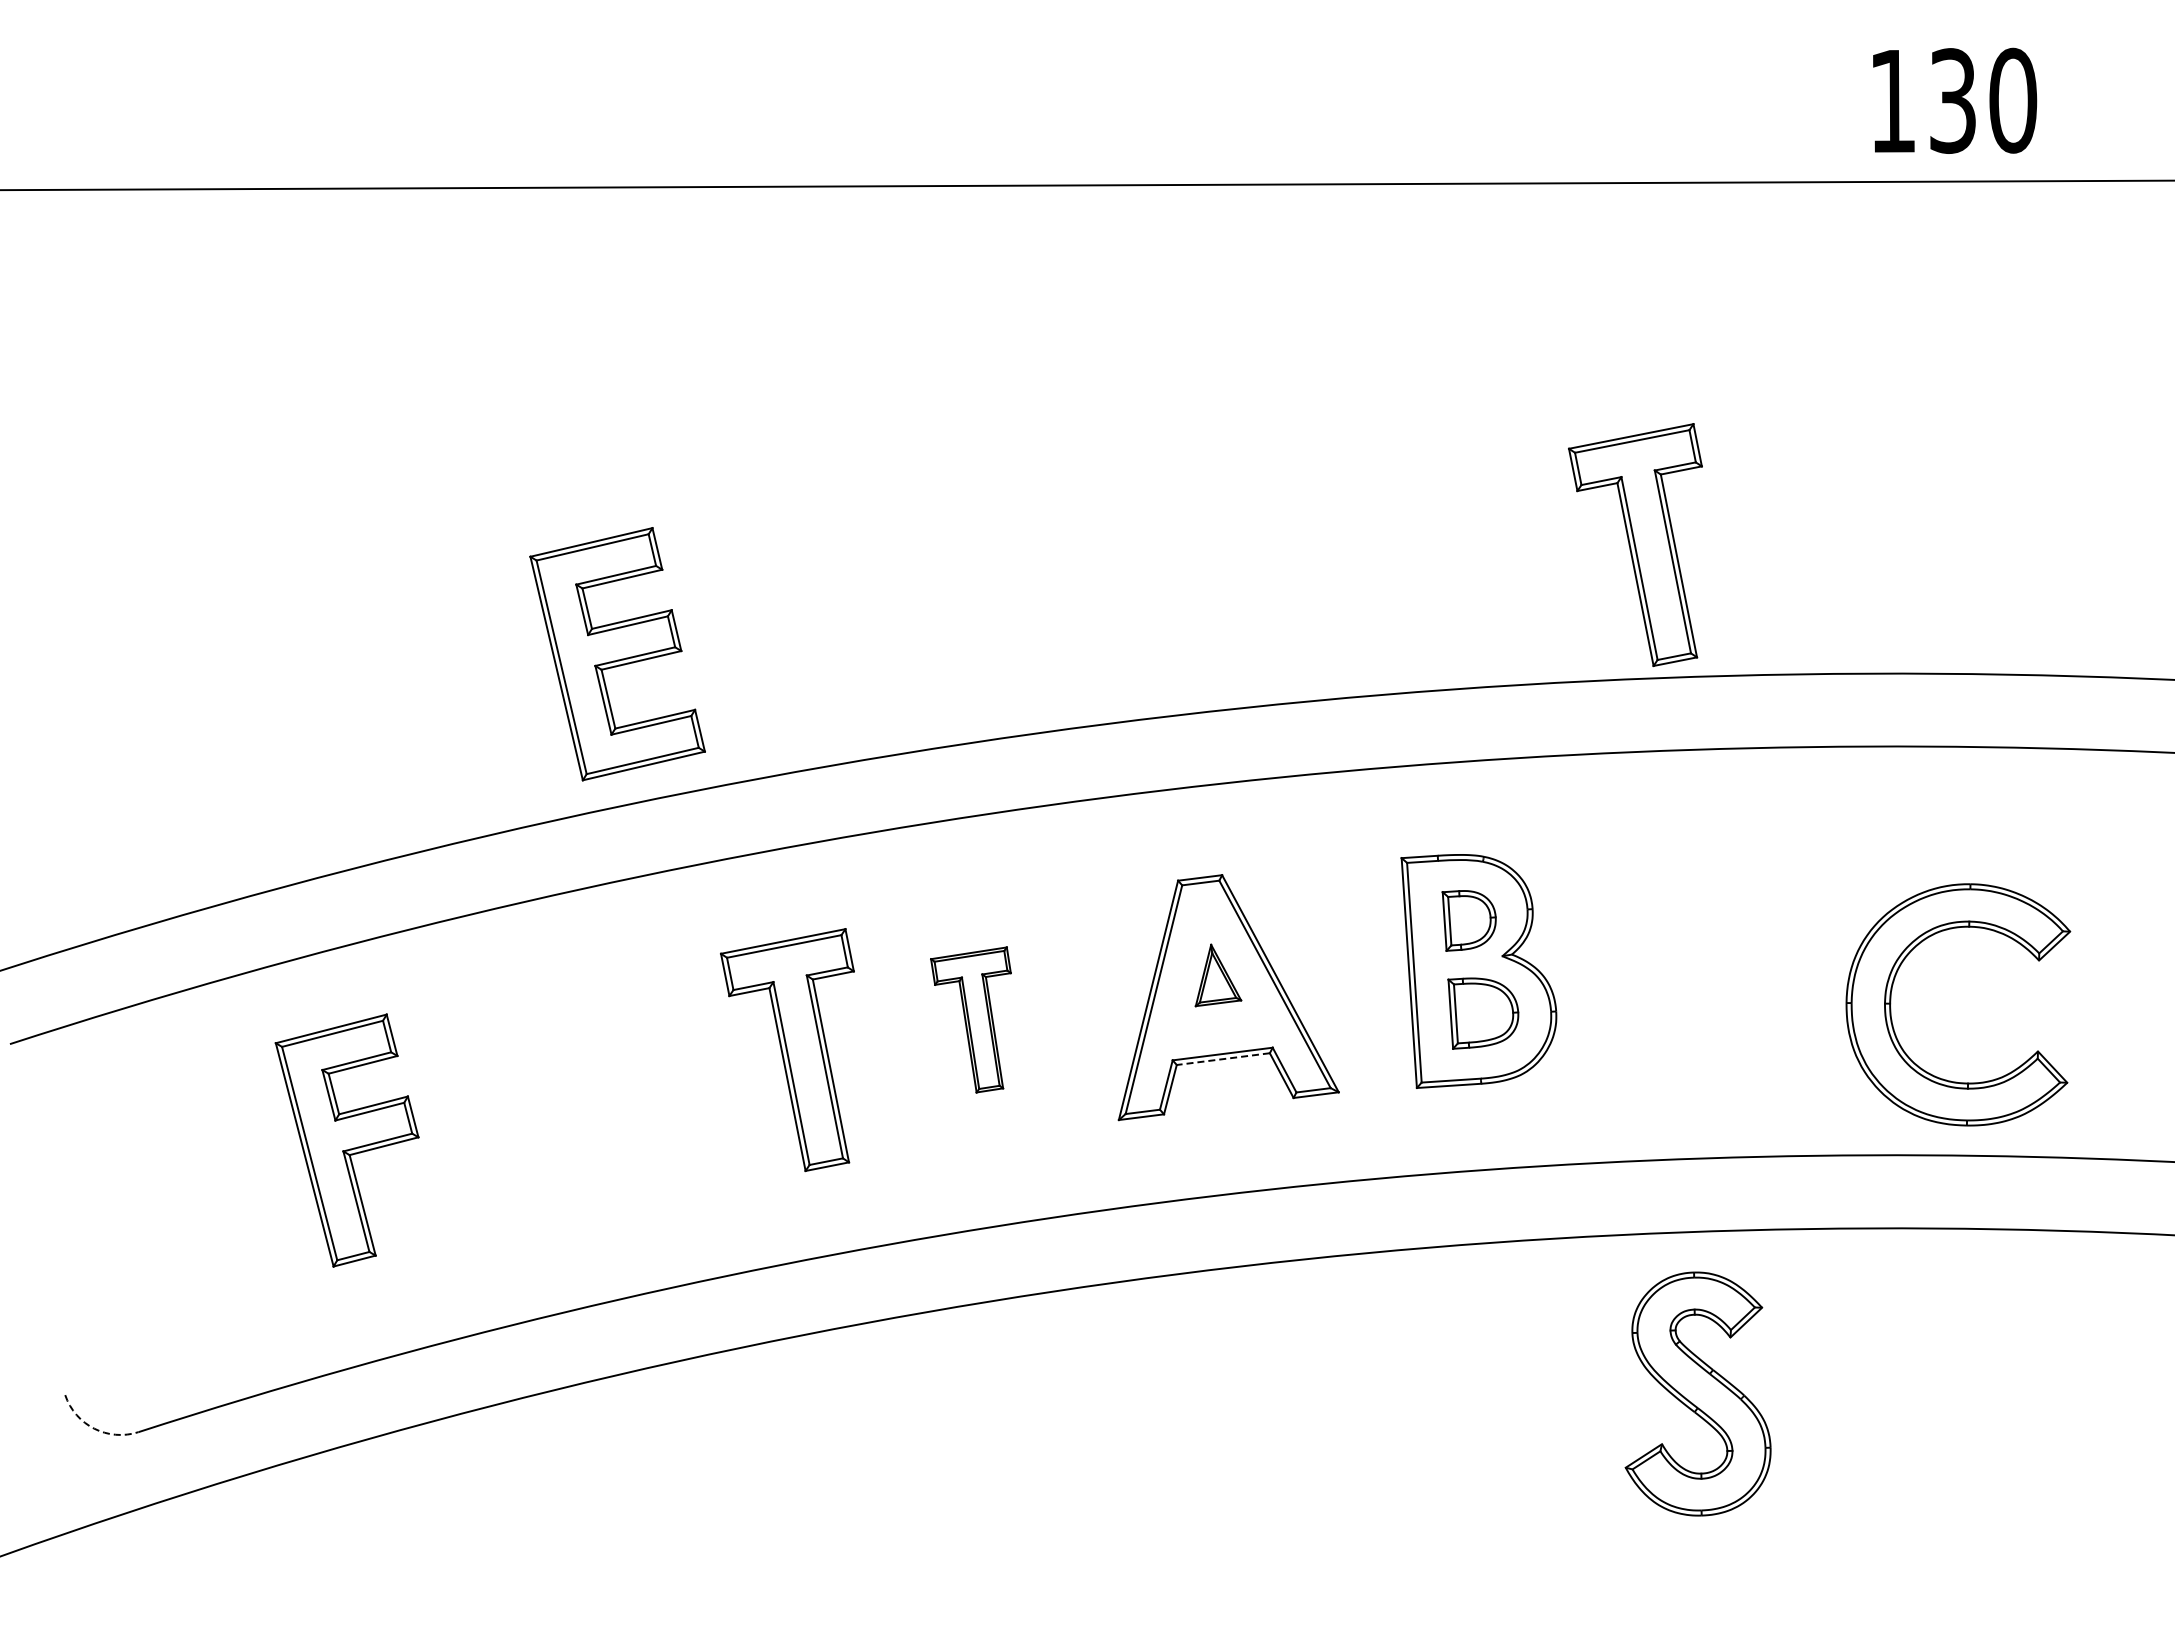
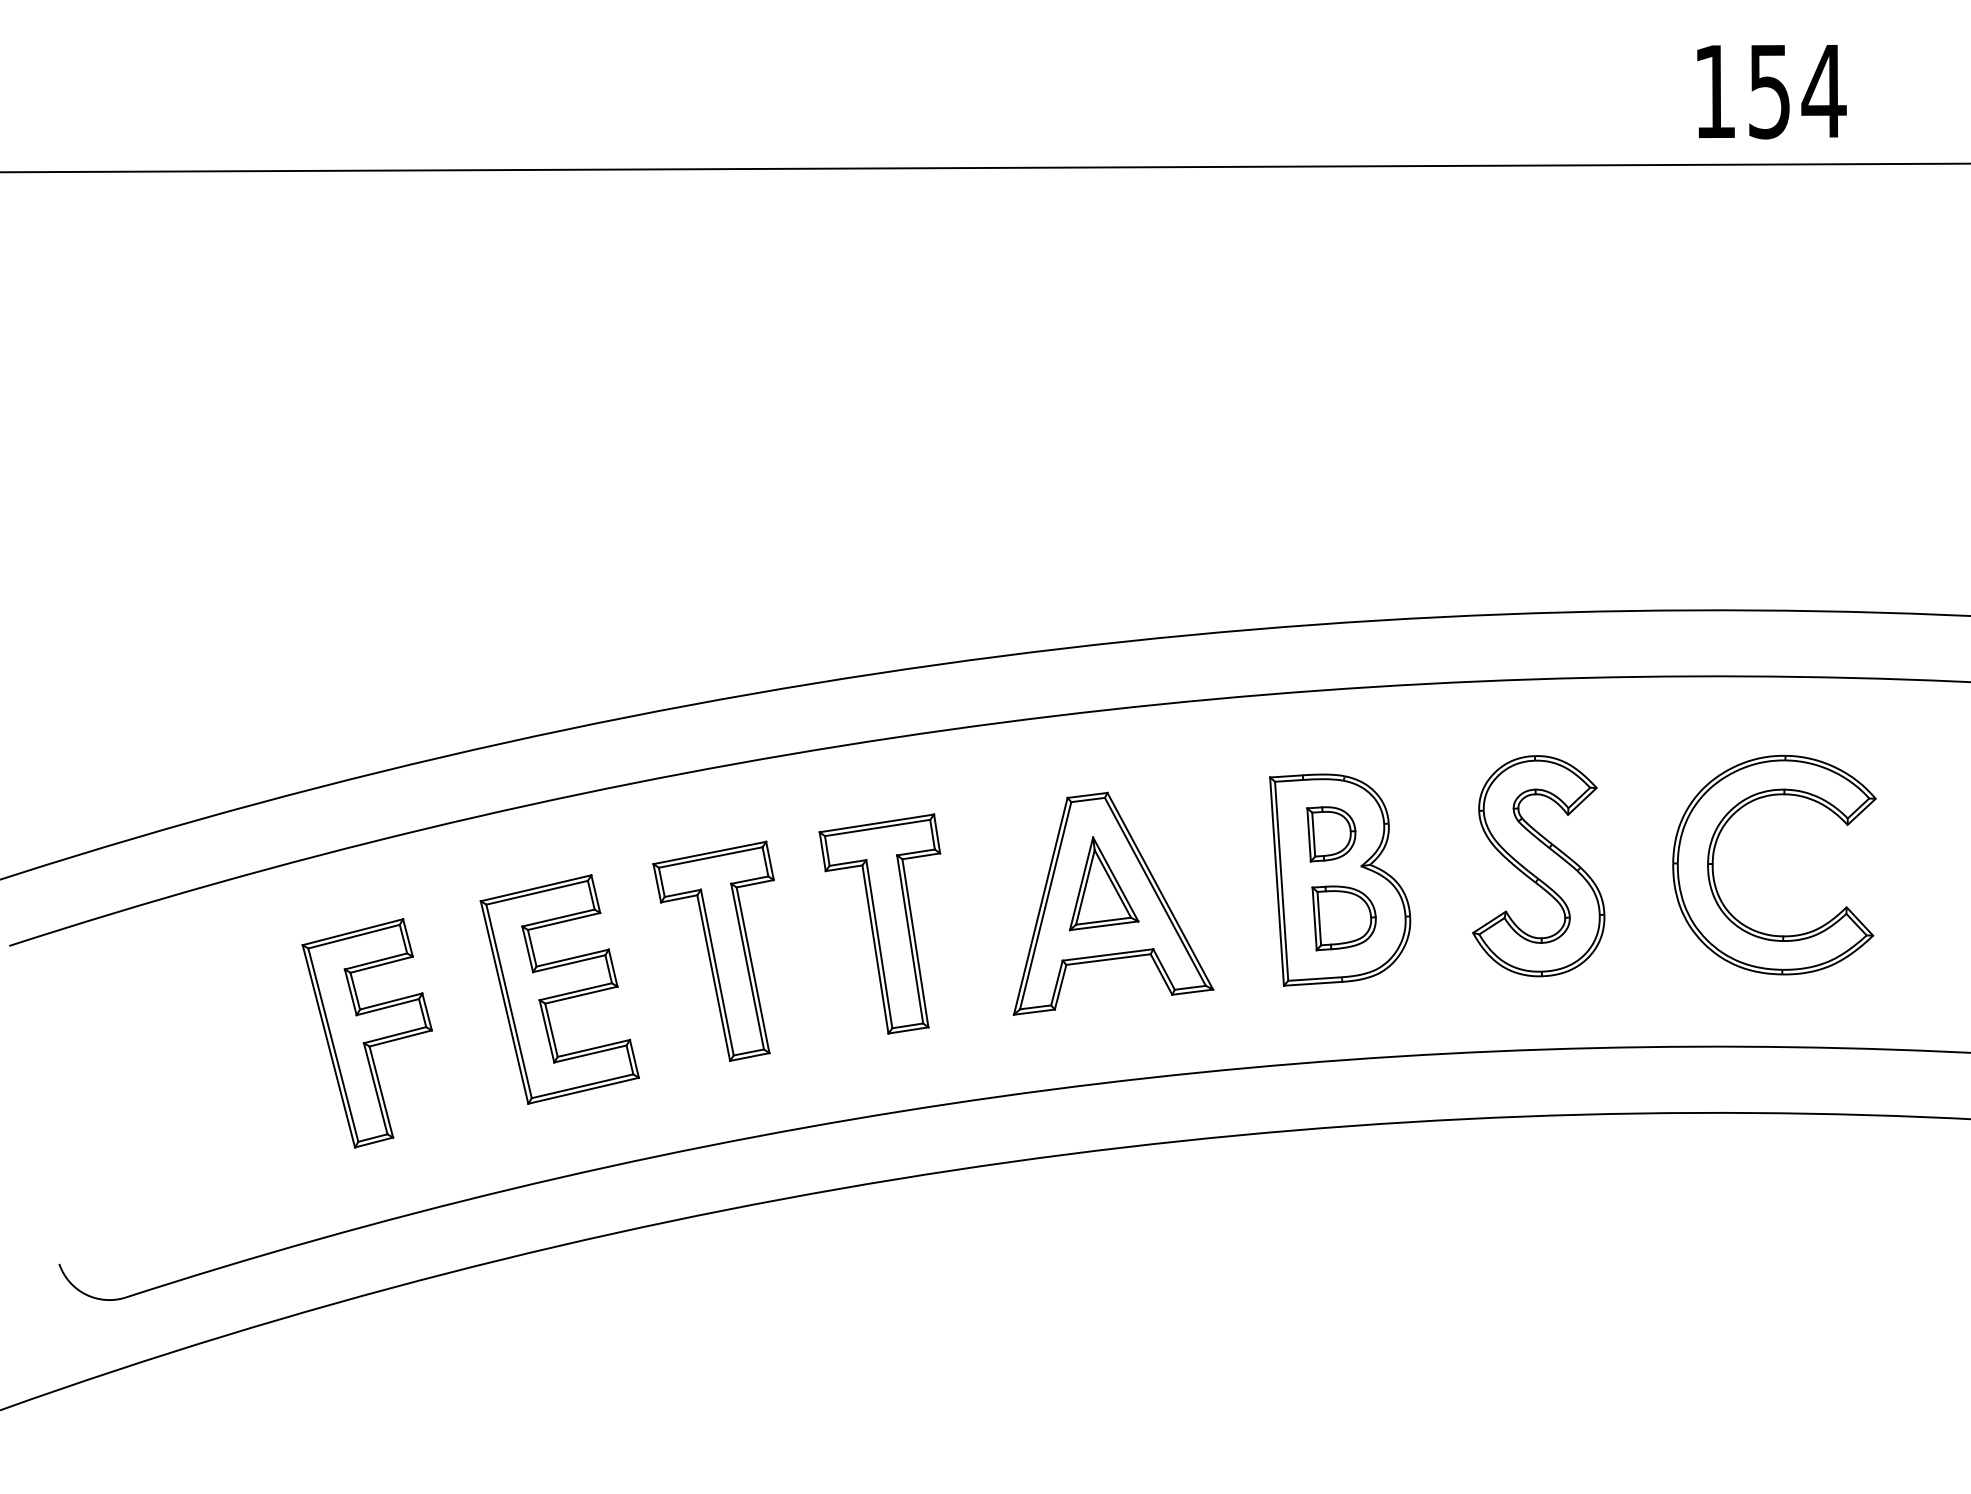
text: (1984, 100) -> (1798, 91), 130 -> 154
part: (1635, 545) -> (1481, 494), removed
part: (617, 654) -> (559, 989), moved
part: (1218, 975) -> (1104, 883), size x1.67
part: (1891, 1003) -> (1713, 863), moved
part: (970, 1019) -> (879, 923), size x1.67
line: (1223, 1059) -> (1108, 959), dashed -> solid
part: (346, 1140) -> (366, 1033), moved
part: (1697, 1393) -> (1538, 865), moved
arc: (94, 1428) -> (85, 1294), dashed -> solid

